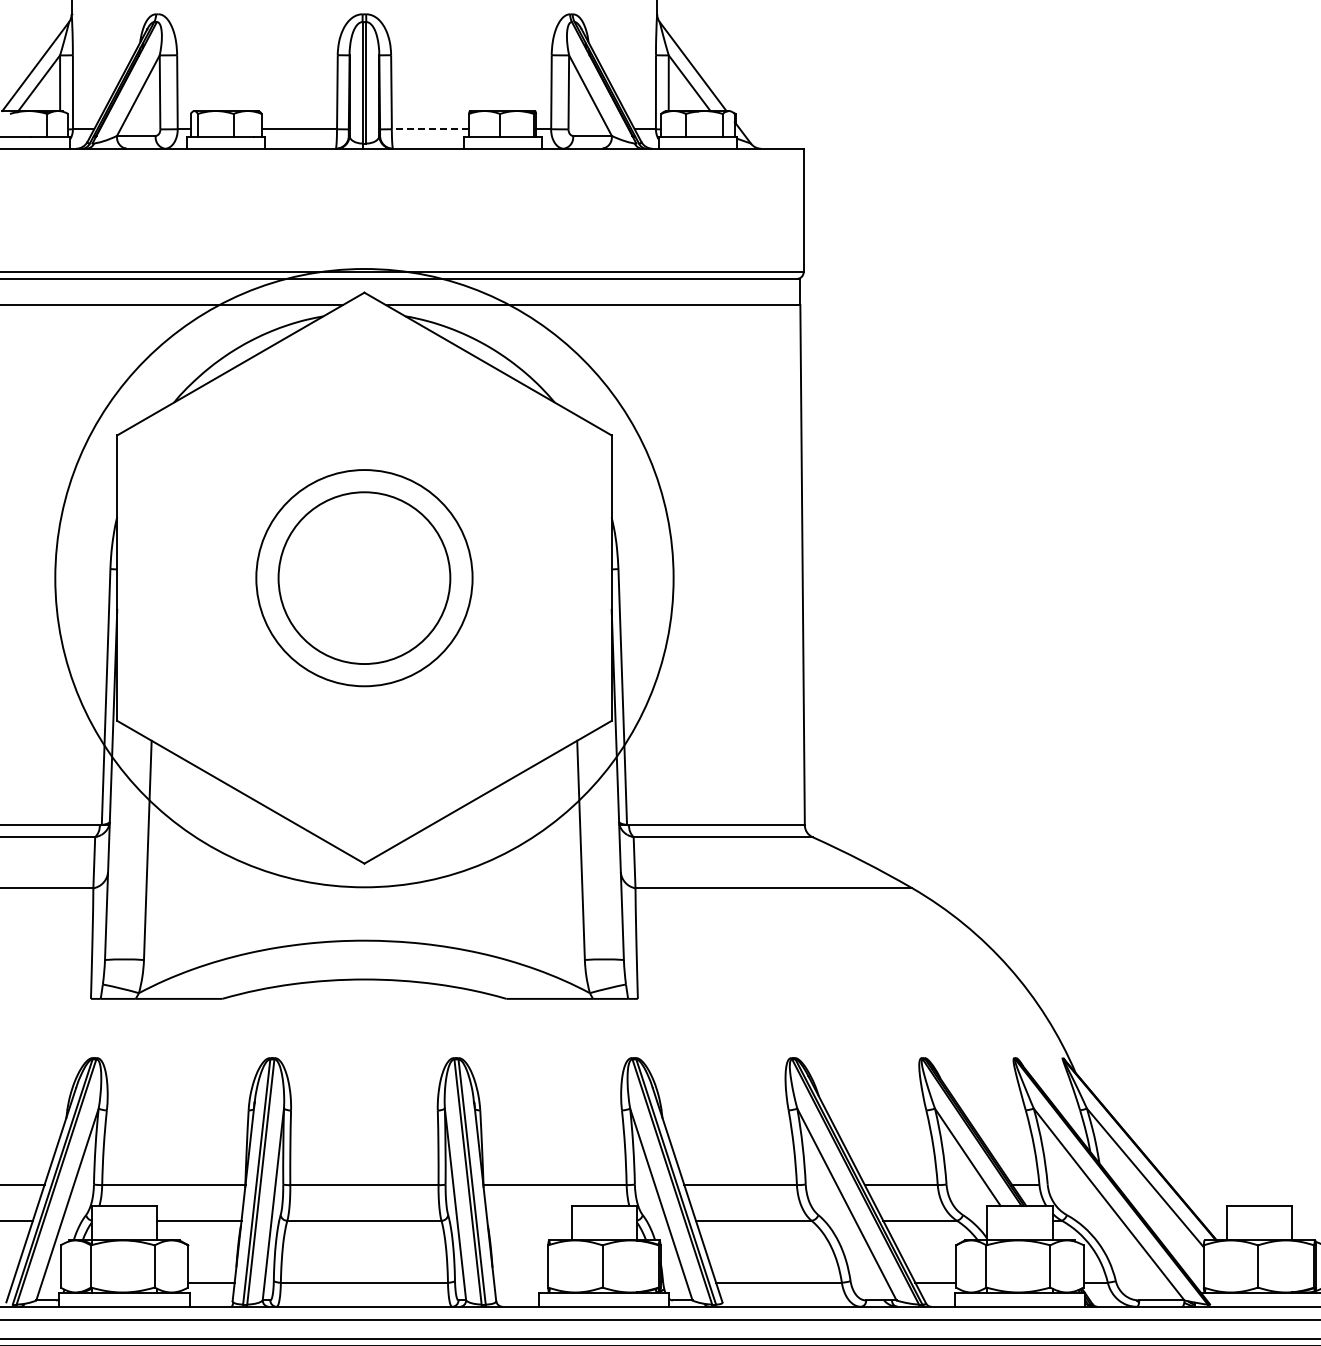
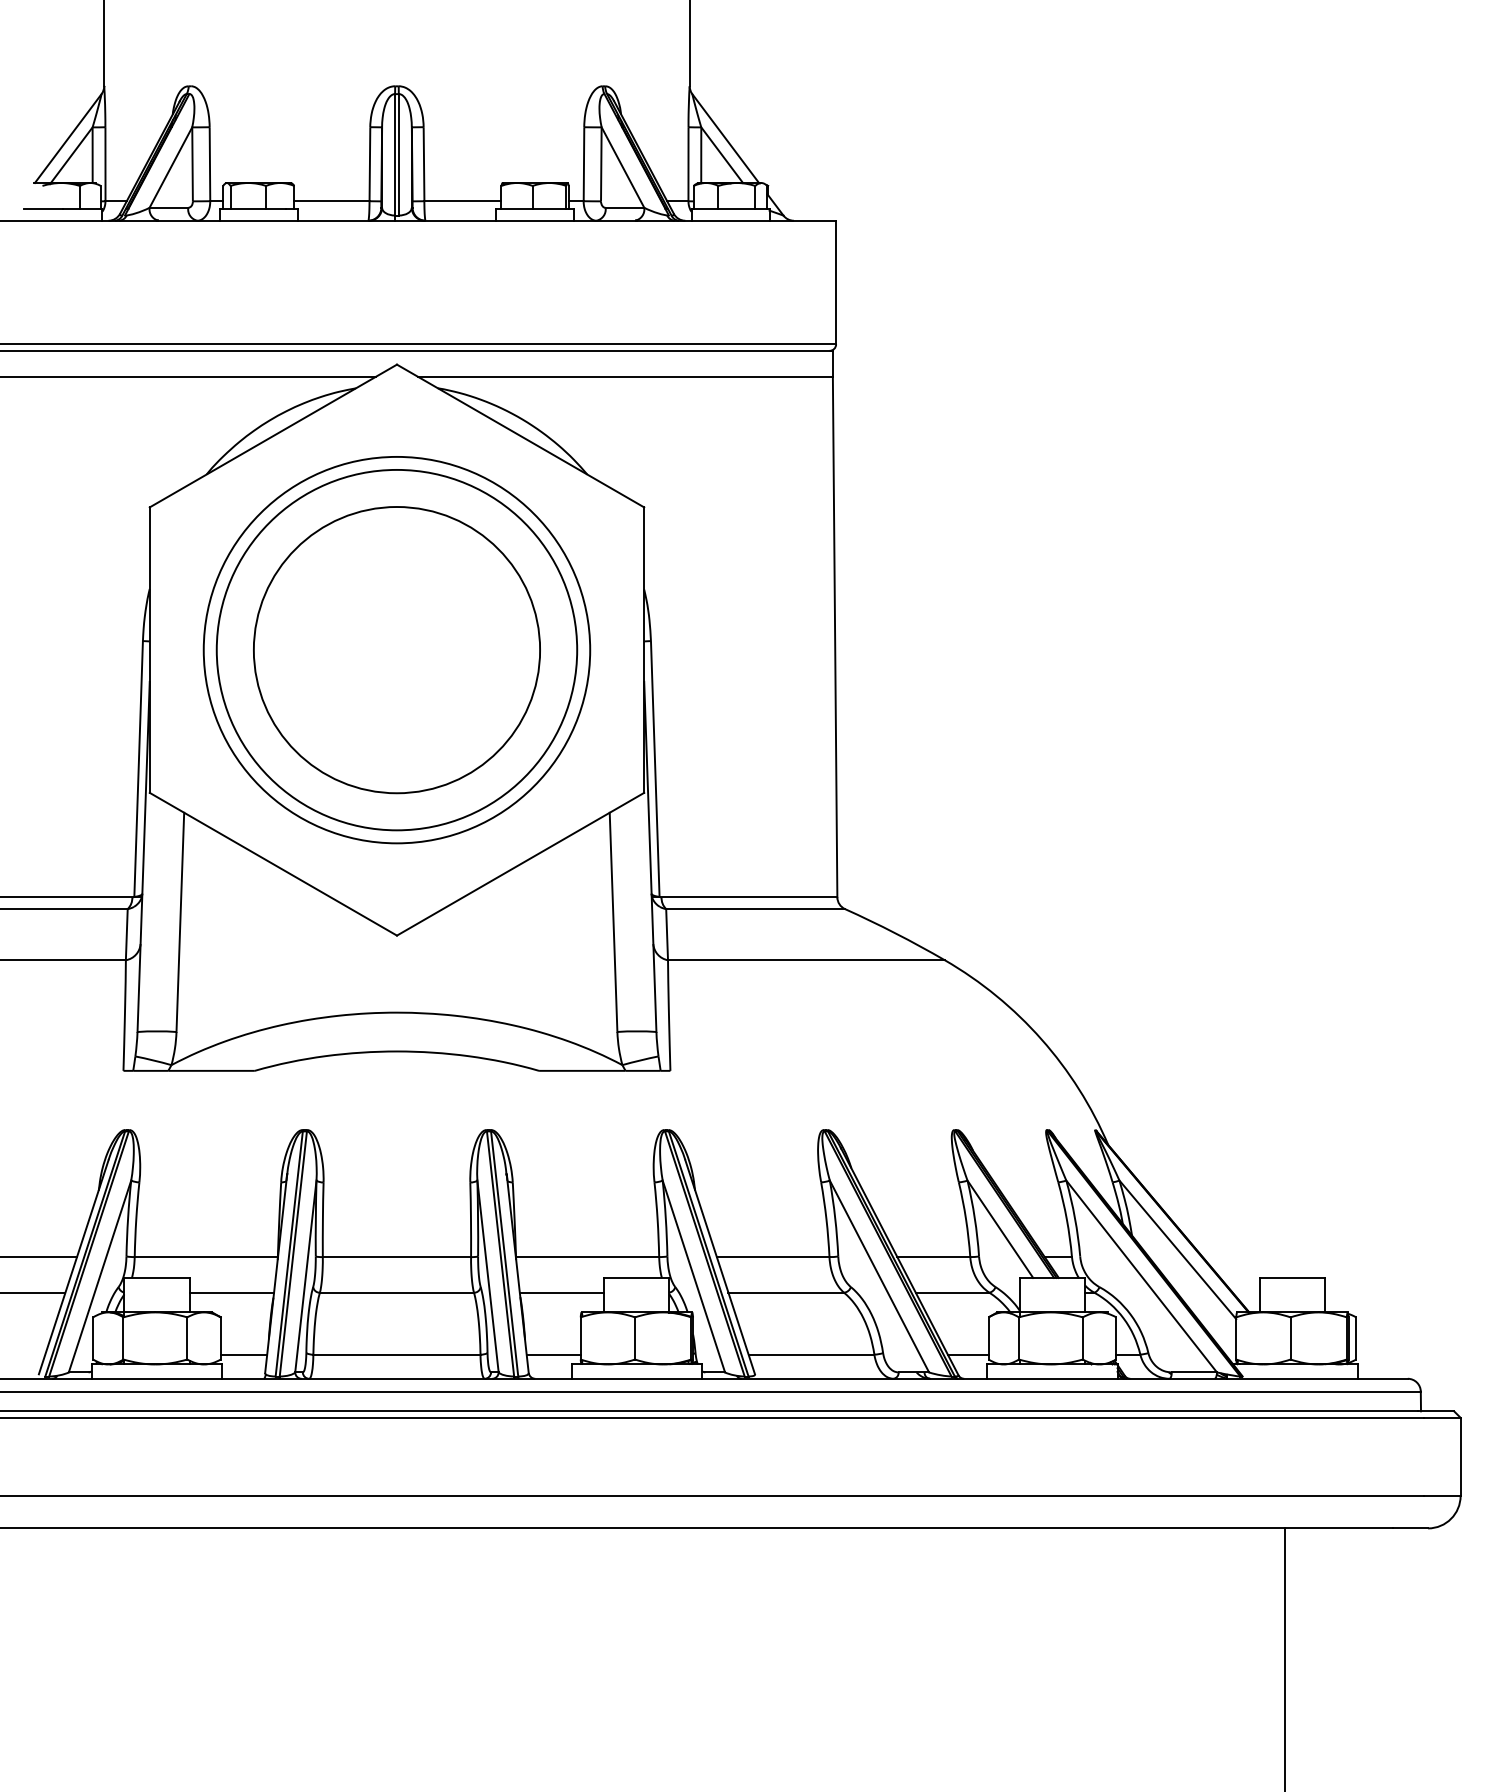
line: (429, 129) -> (462, 201), dashed -> solid
circle: (363, 577) -> (396, 649), size x0.62
circle: (363, 577) -> (396, 649), size x1.67
circle: (363, 578) -> (396, 650), size x1.67
line: (528, 1220) -> (561, 1292), added
line: (520, 1282) -> (553, 1354), added

